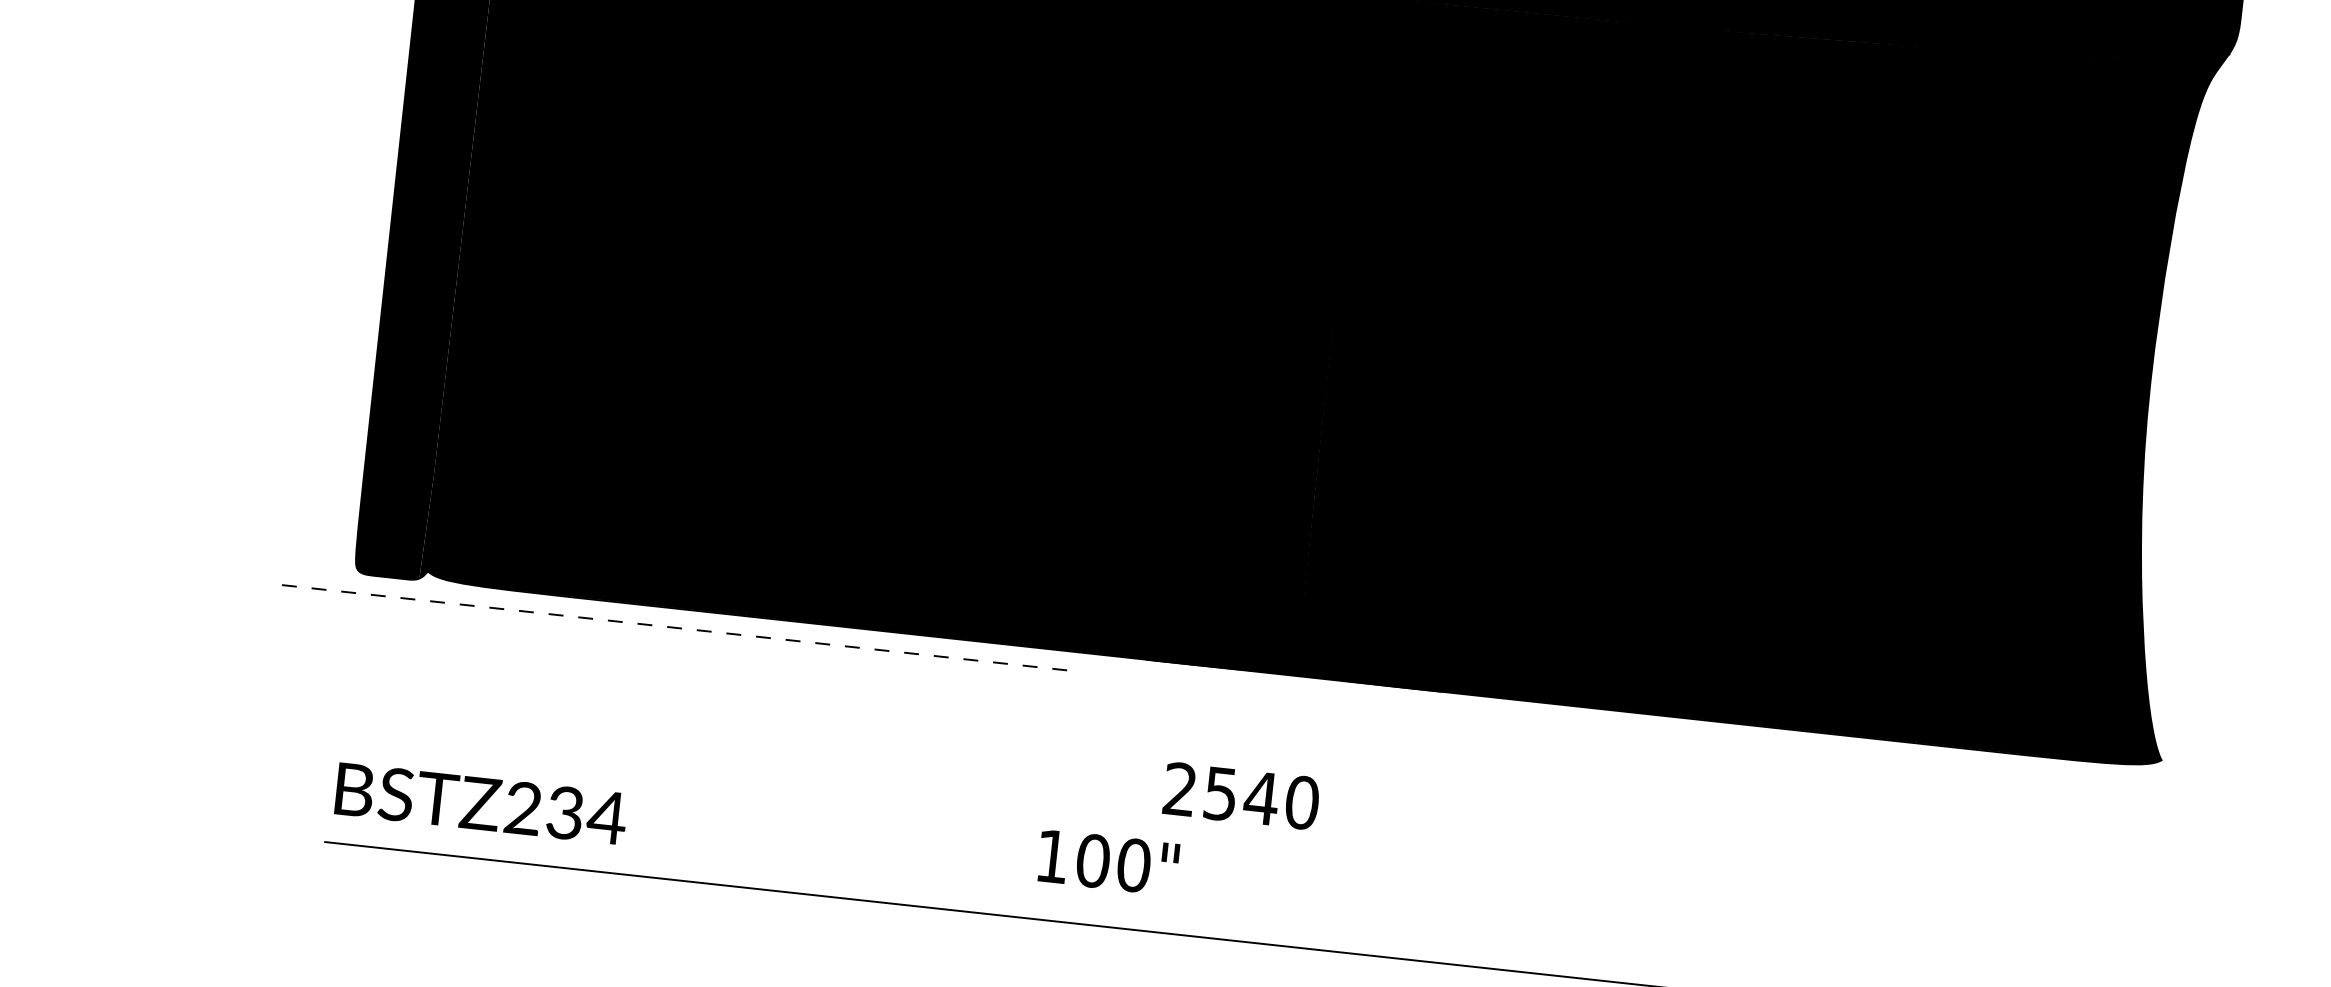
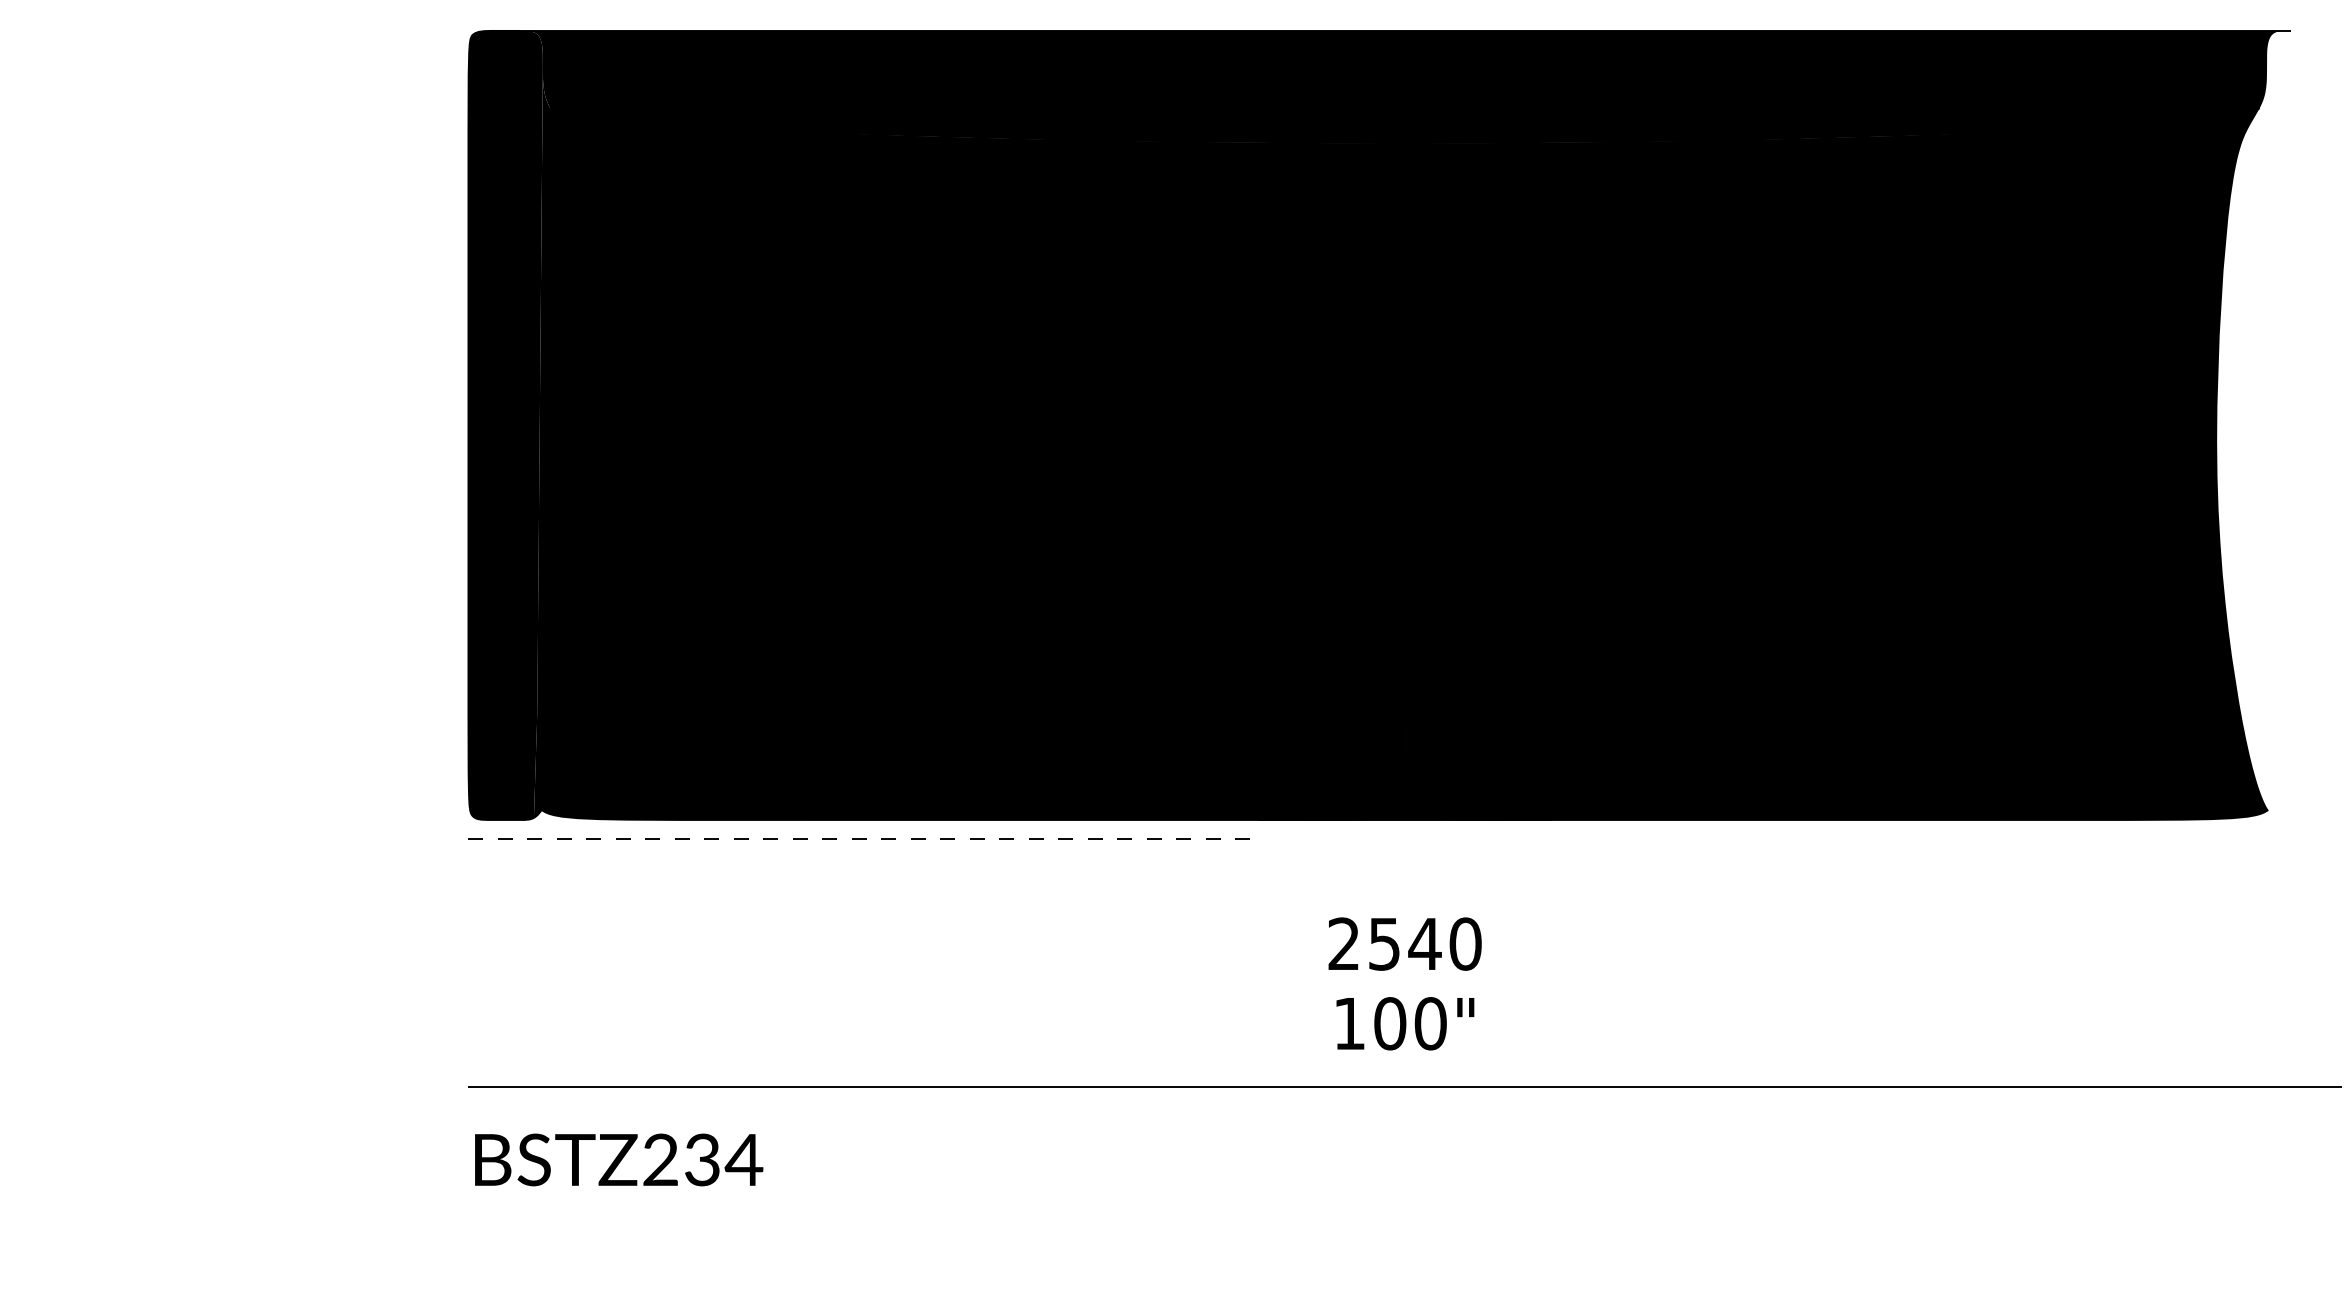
line: (673, 627) -> (858, 838), moved
text: (1240, 795) -> (1404, 943), moved
text: (481, 803) -> (619, 1159), moved
text: (1108, 862) -> (1405, 1023), moved

